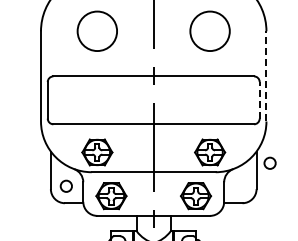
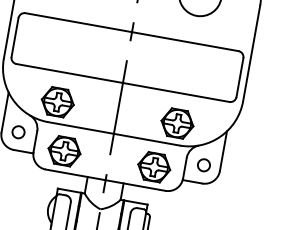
line: (266, 75) -> (251, 52), dashed -> solid
line: (259, 99) -> (239, 76), dashed -> solid
circle: (269, 162) -> (203, 164), moved

